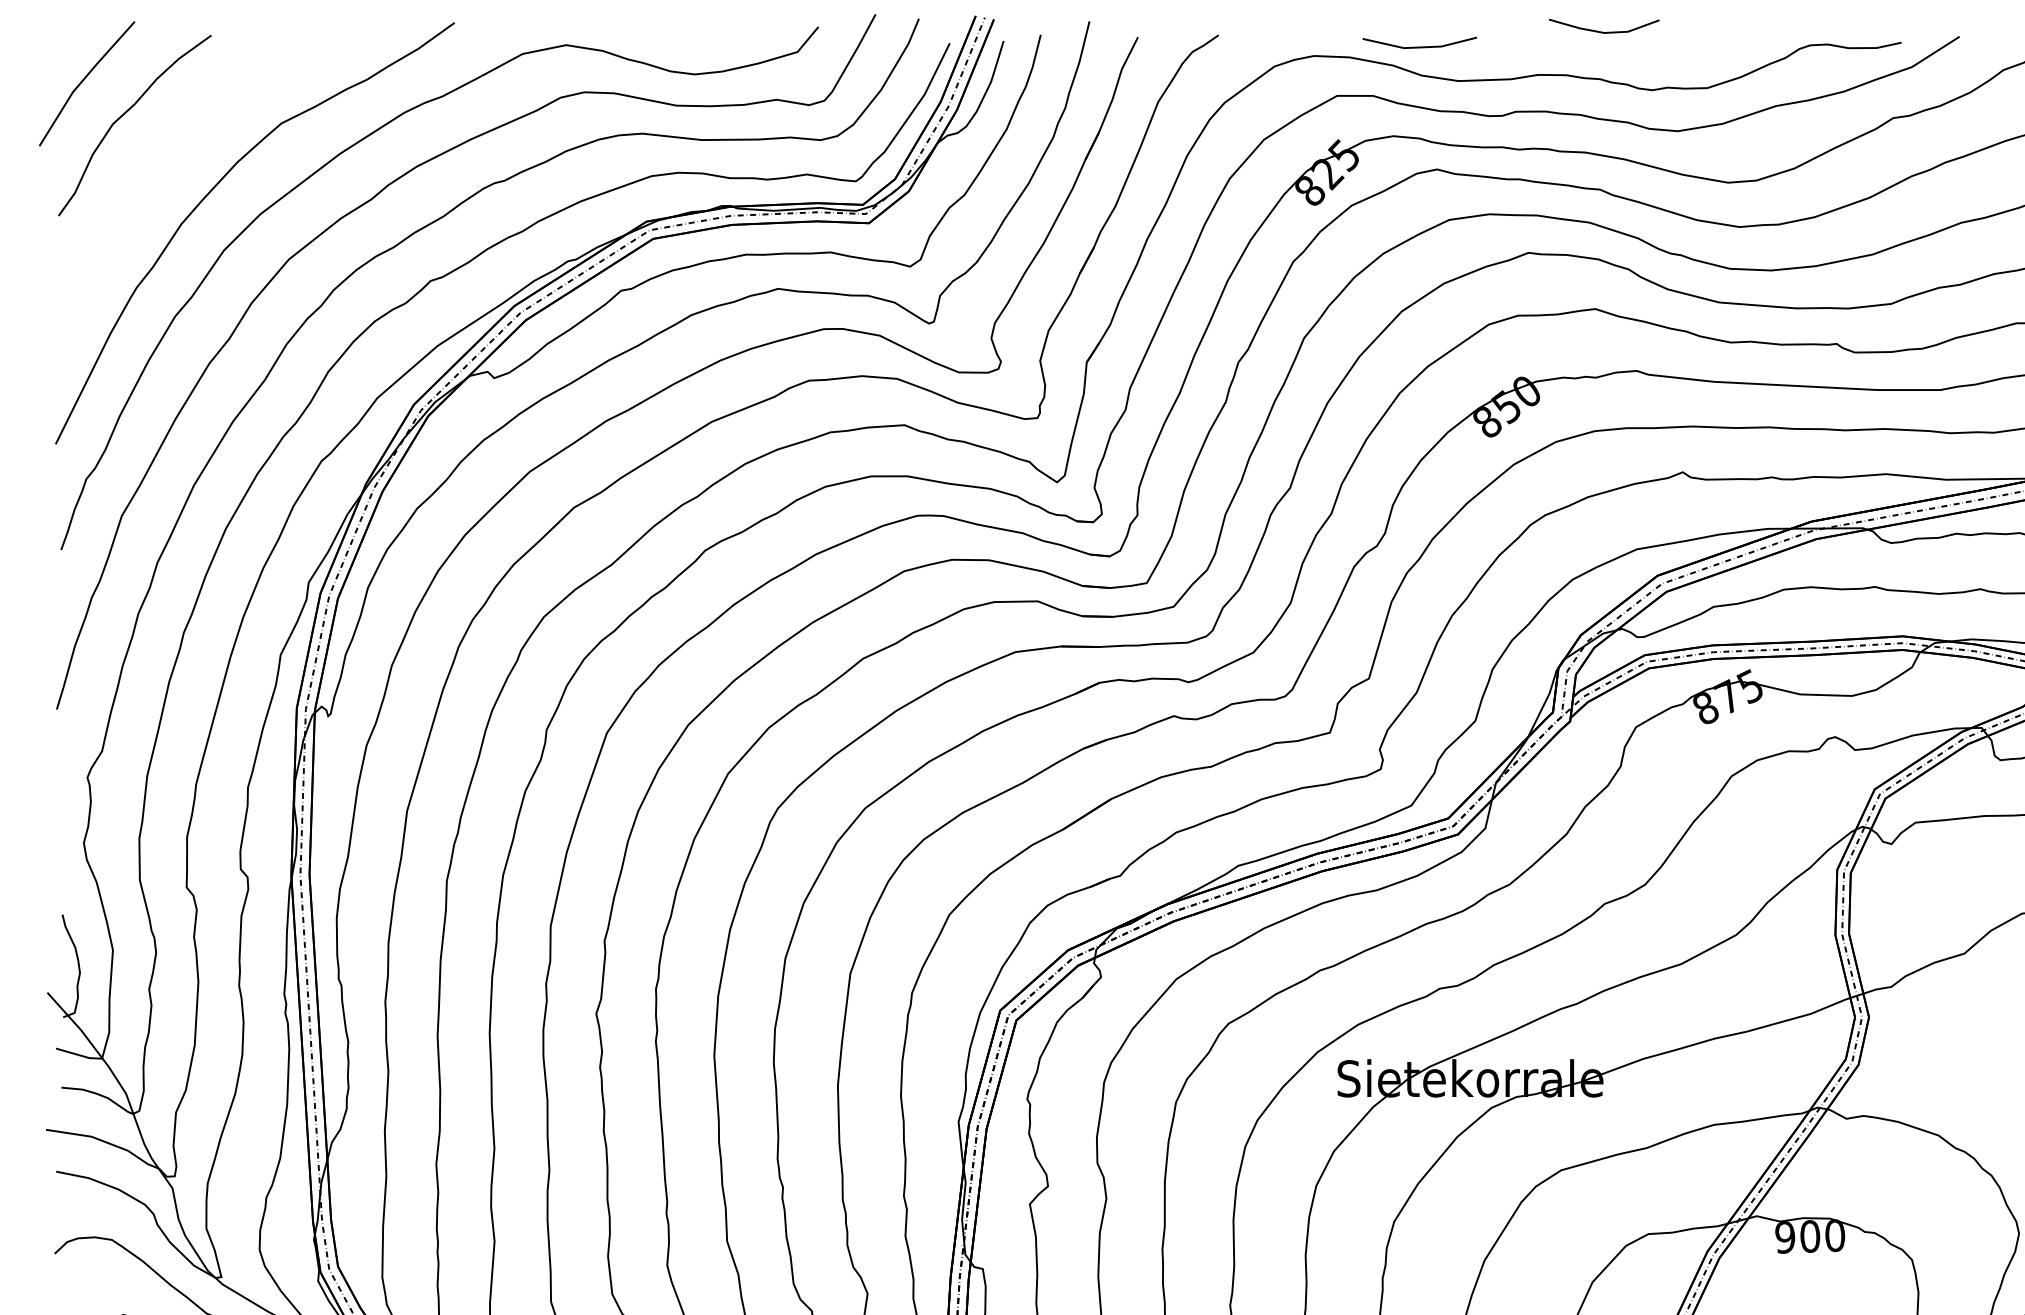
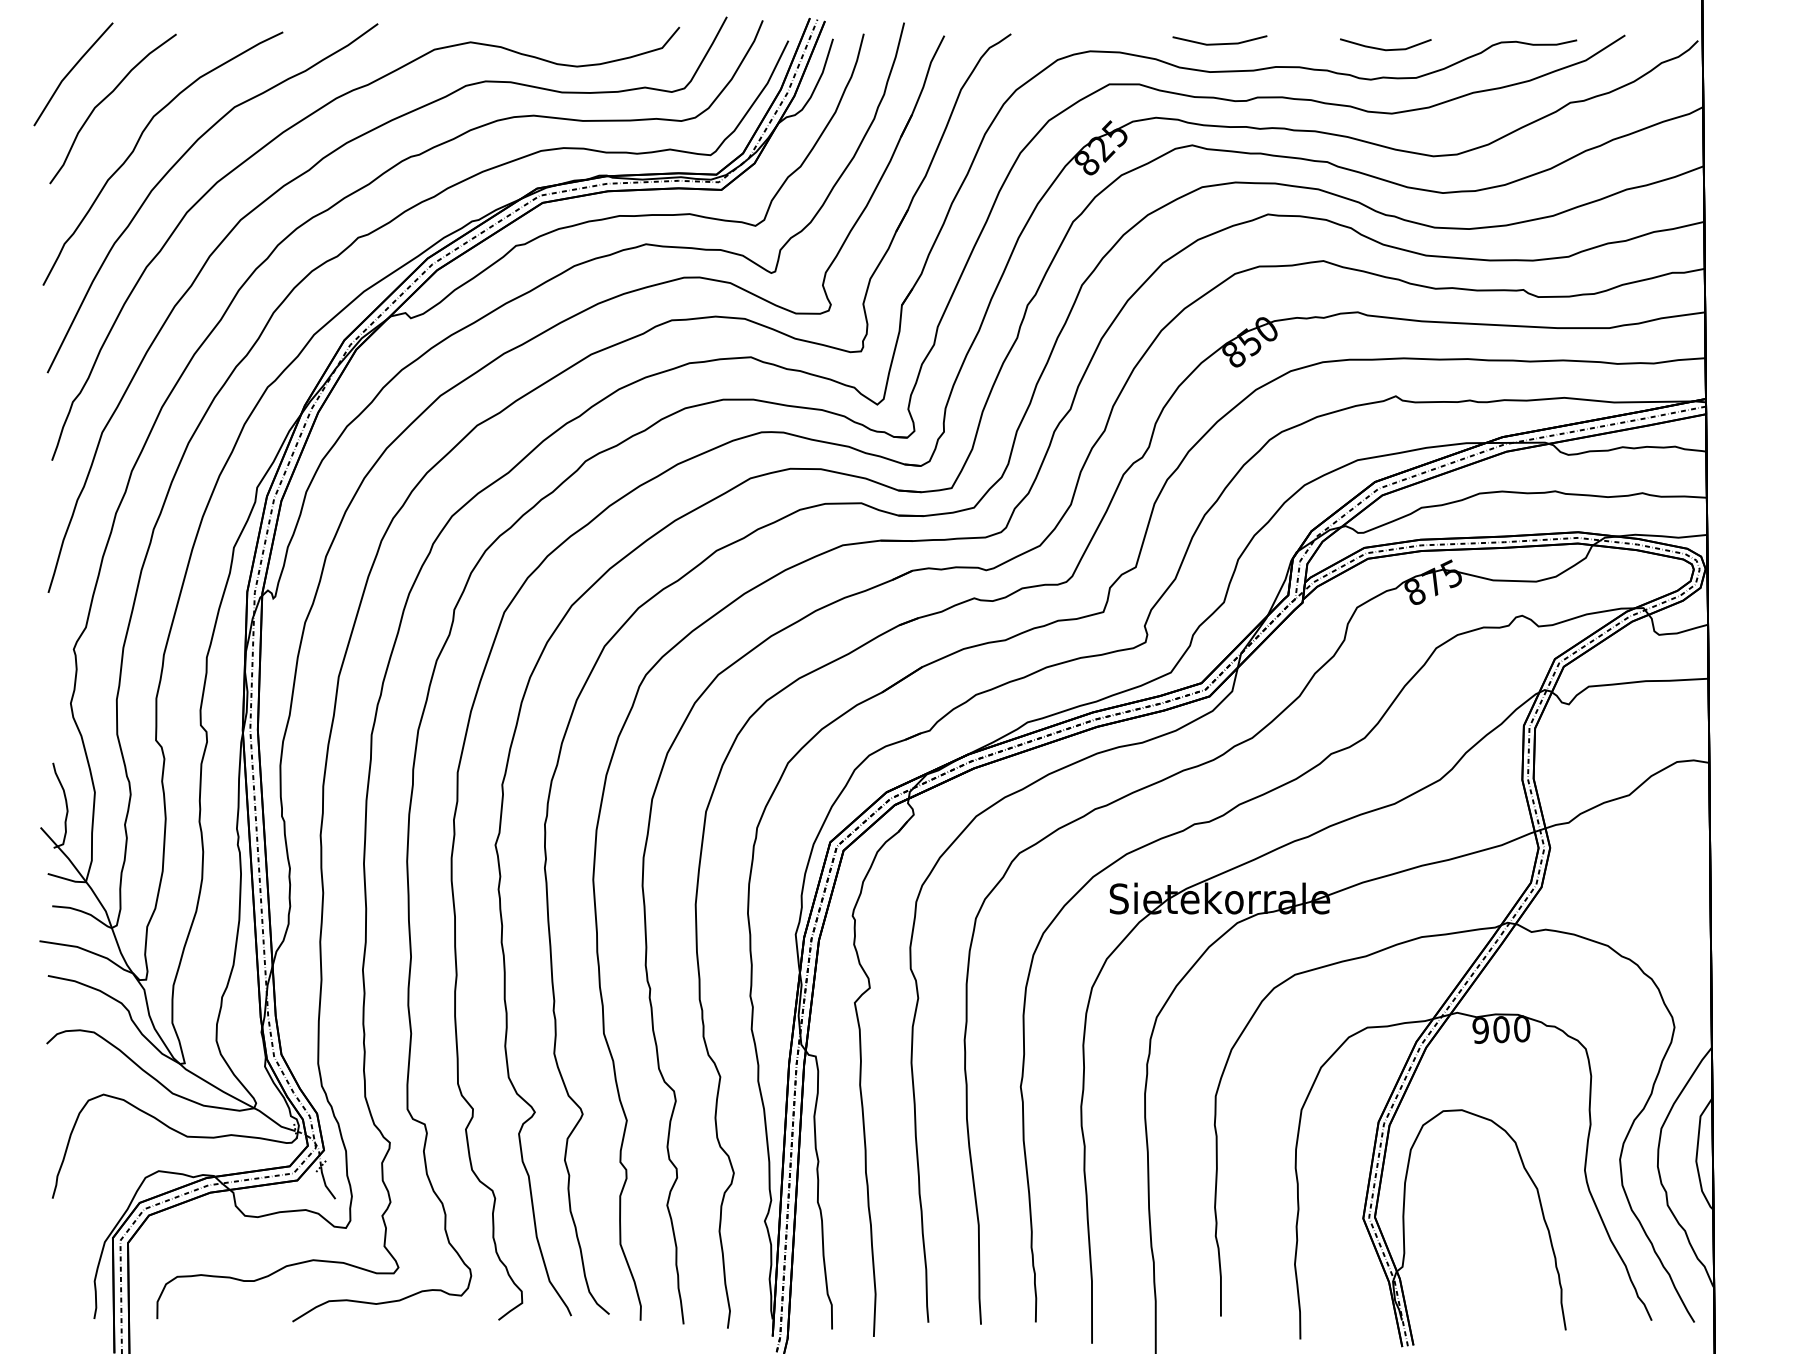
line: (1601, 30) -> (1383, 48), moved
line: (1419, 46) -> (1219, 43), moved
curve: (164, 169) -> (137, 145), added

